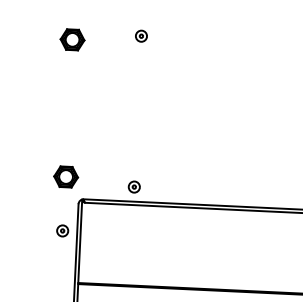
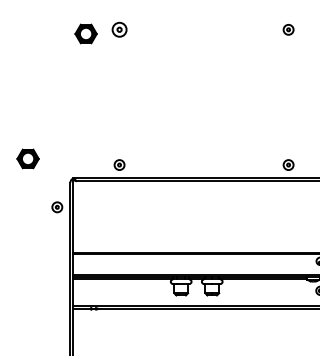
part: (141, 35) -> (119, 29), size x1.4
part: (71, 39) -> (85, 33), moved
part: (65, 176) -> (27, 158), moved

